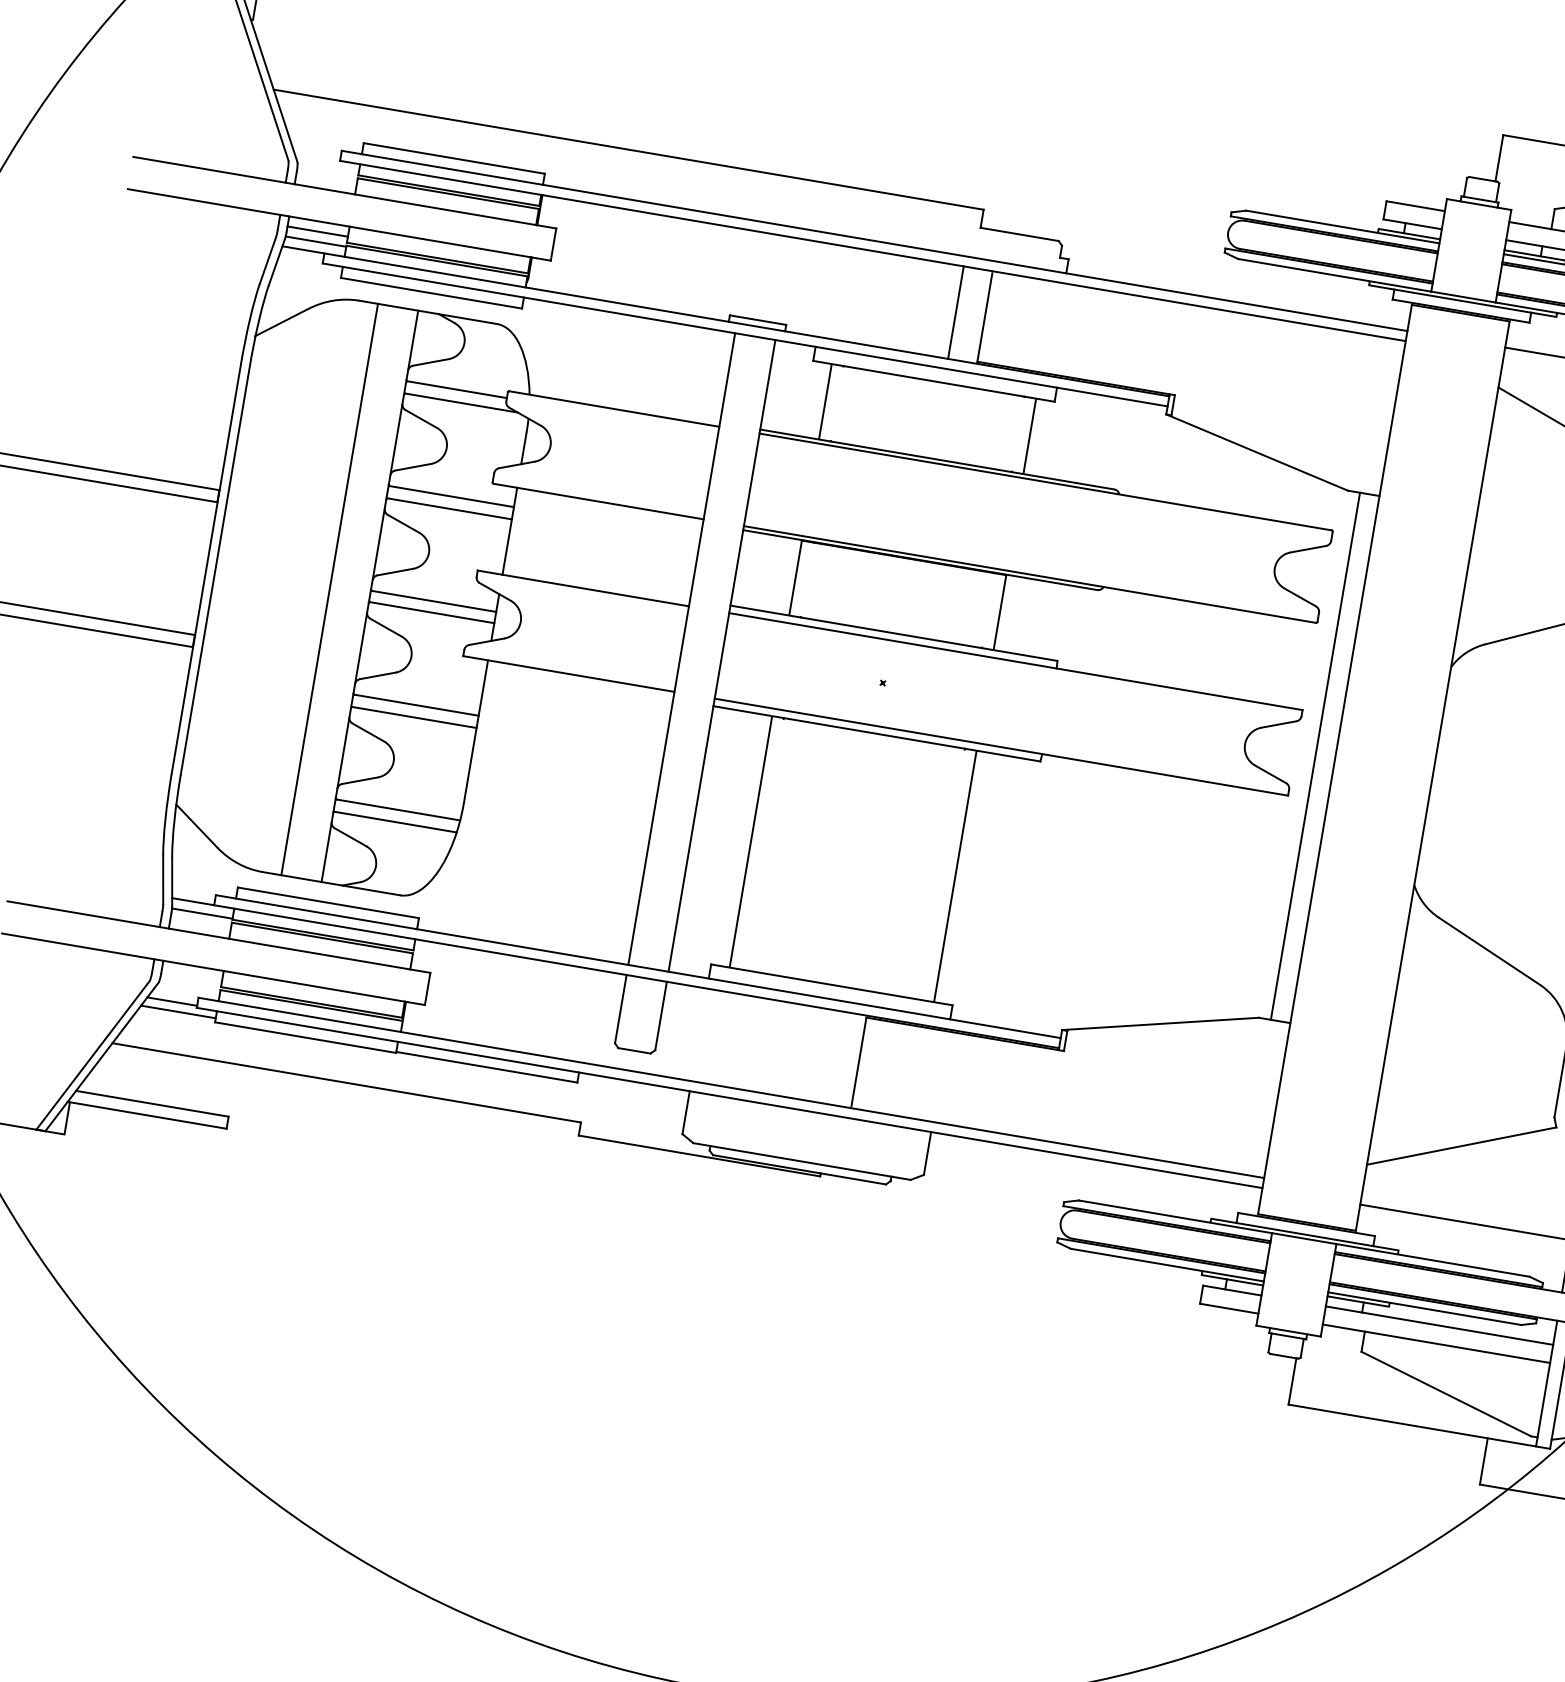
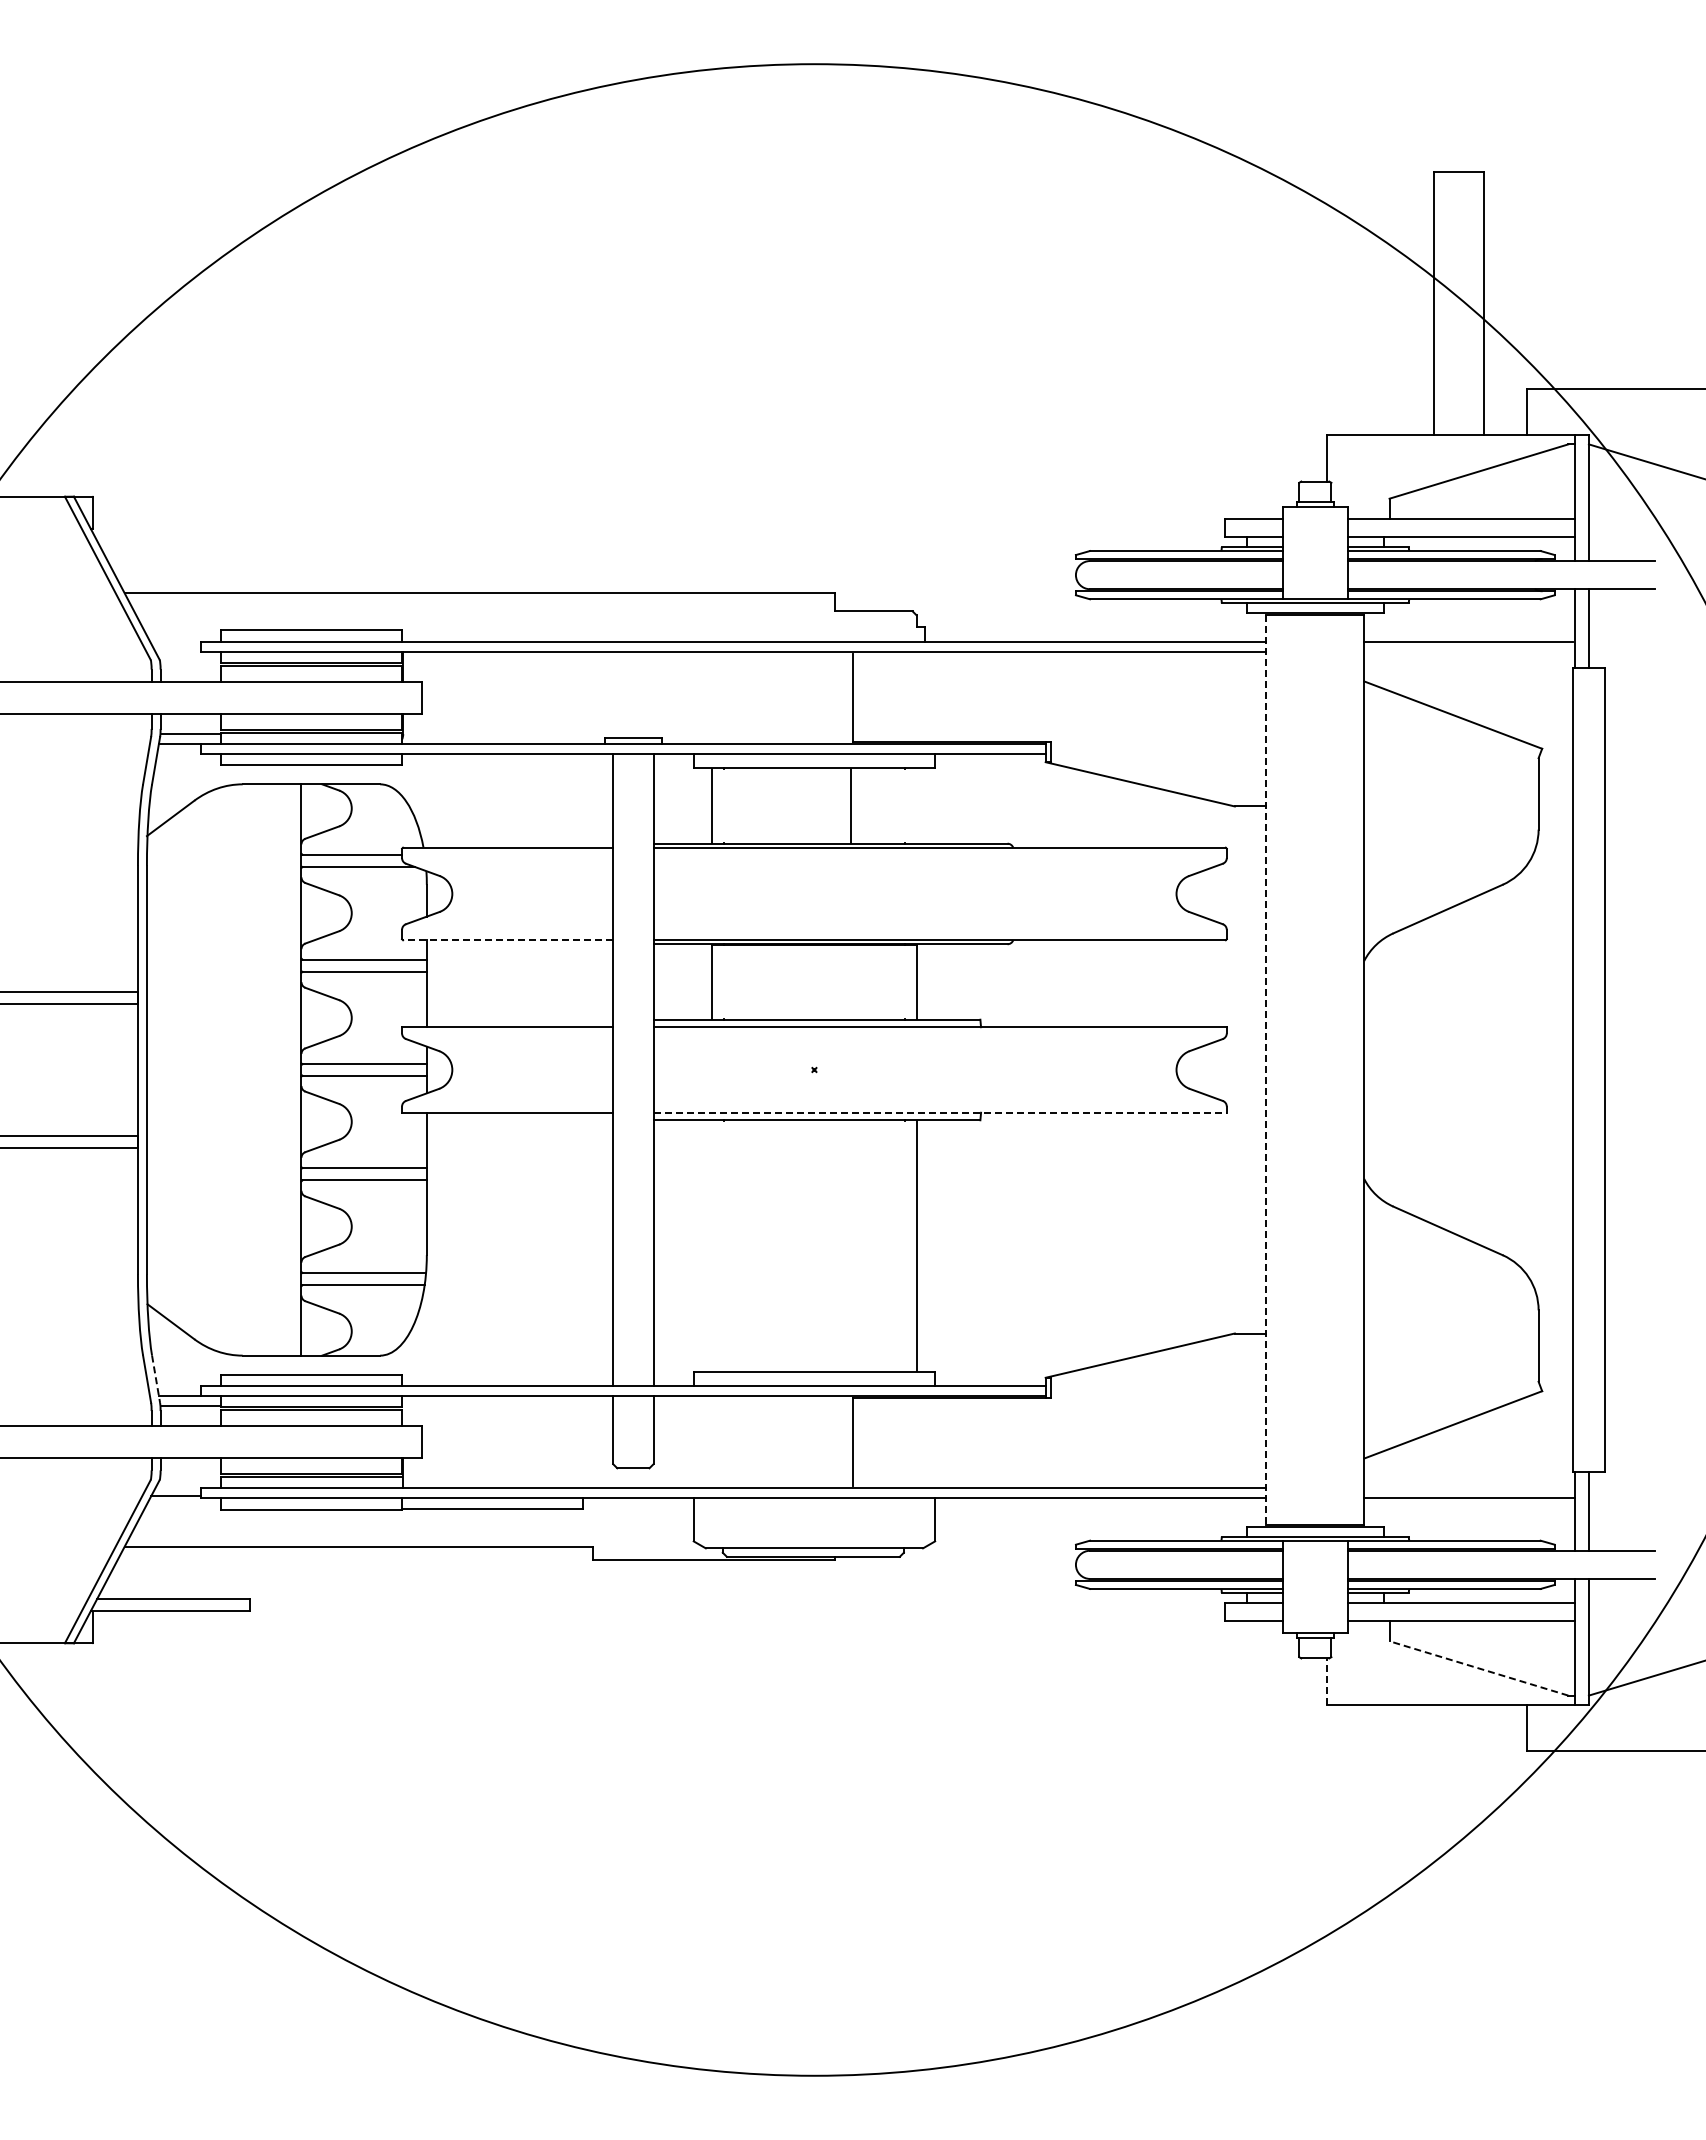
line: (317, 232) -> (190, 724), removed
line: (956, 312) -> (824, 697), removed
line: (1029, 435) -> (850, 805), moved
line: (597, 501) -> (507, 940), solid -> dashed
line: (330, 589) -> (261, 1069), removed
line: (1001, 746) -> (940, 1112), solid -> dashed
line: (1315, 755) -> (1246, 1069), removed
line: (1335, 759) -> (1266, 1069), solid -> dashed
line: (751, 841) -> (712, 1245), removed
line: (172, 881) -> (156, 1379), solid -> dashed
line: (178, 1011) -> (183, 1505), removed
line: (1292, 1381) -> (1327, 1681), solid -> dashed
line: (1445, 1394) -> (1478, 1668), solid -> dashed

